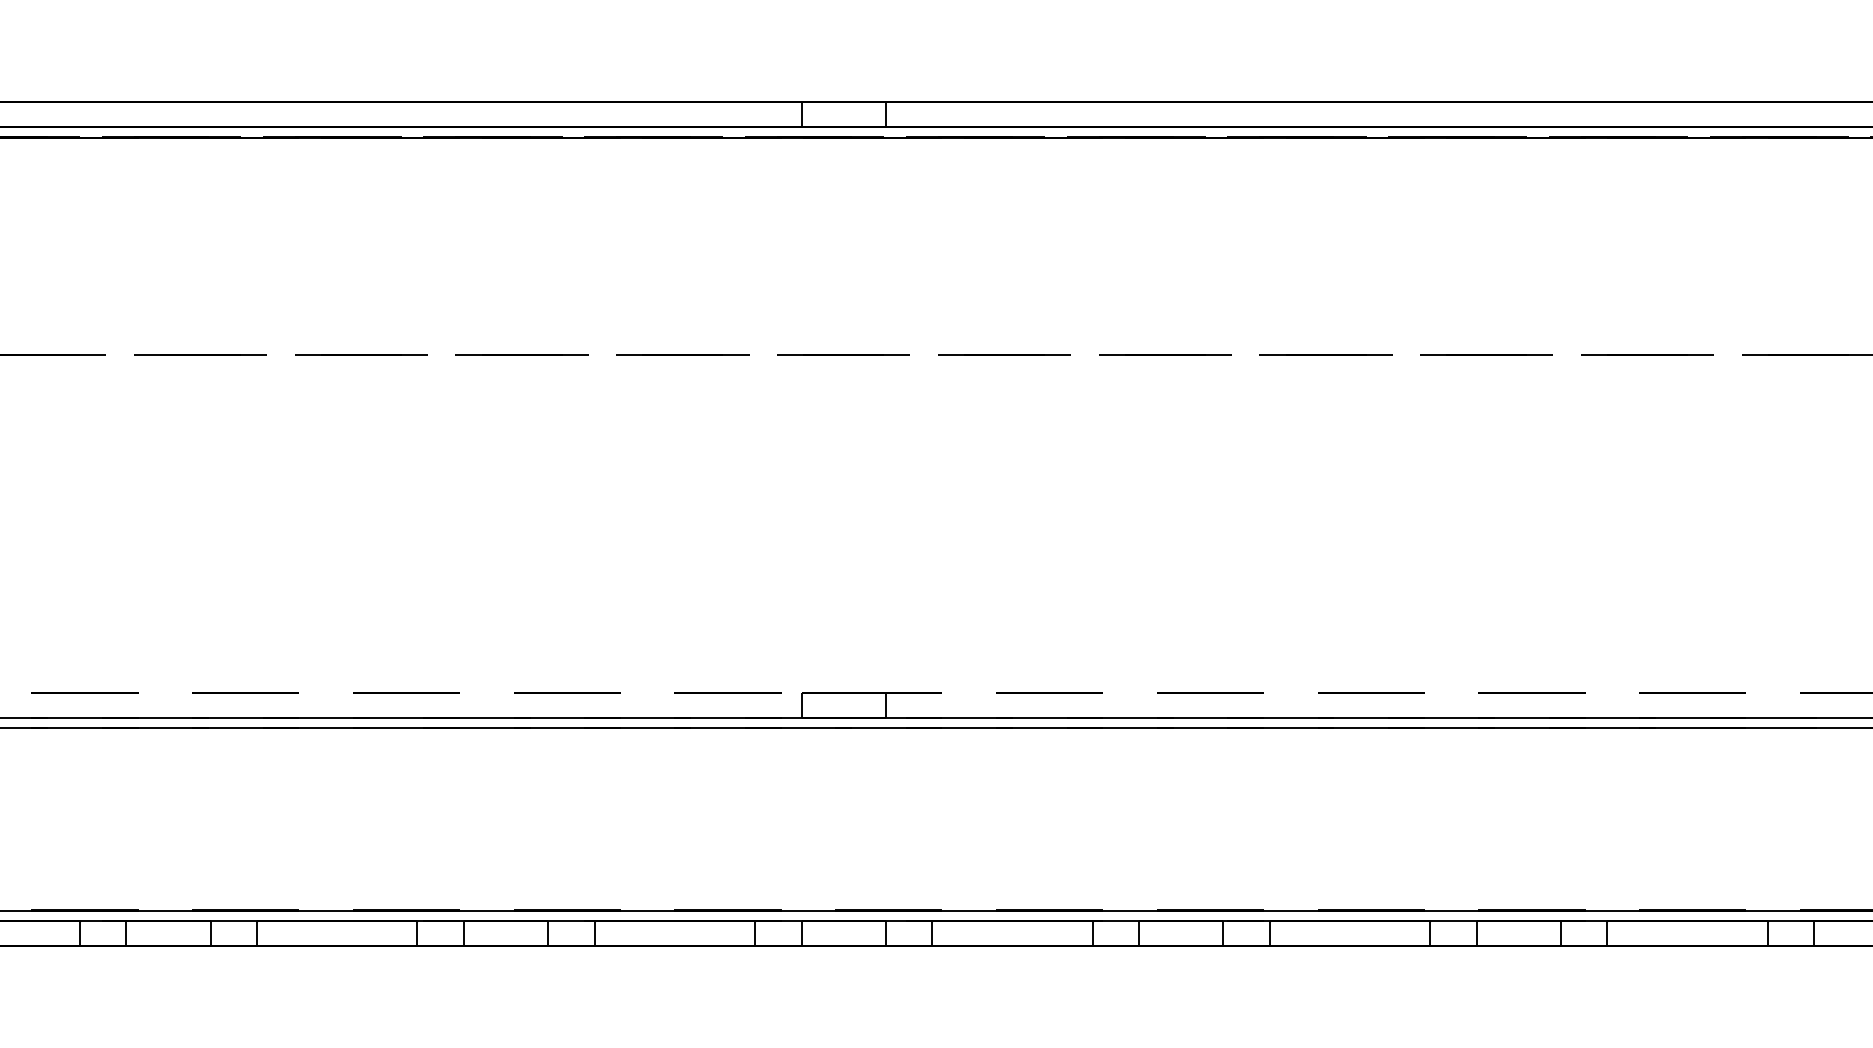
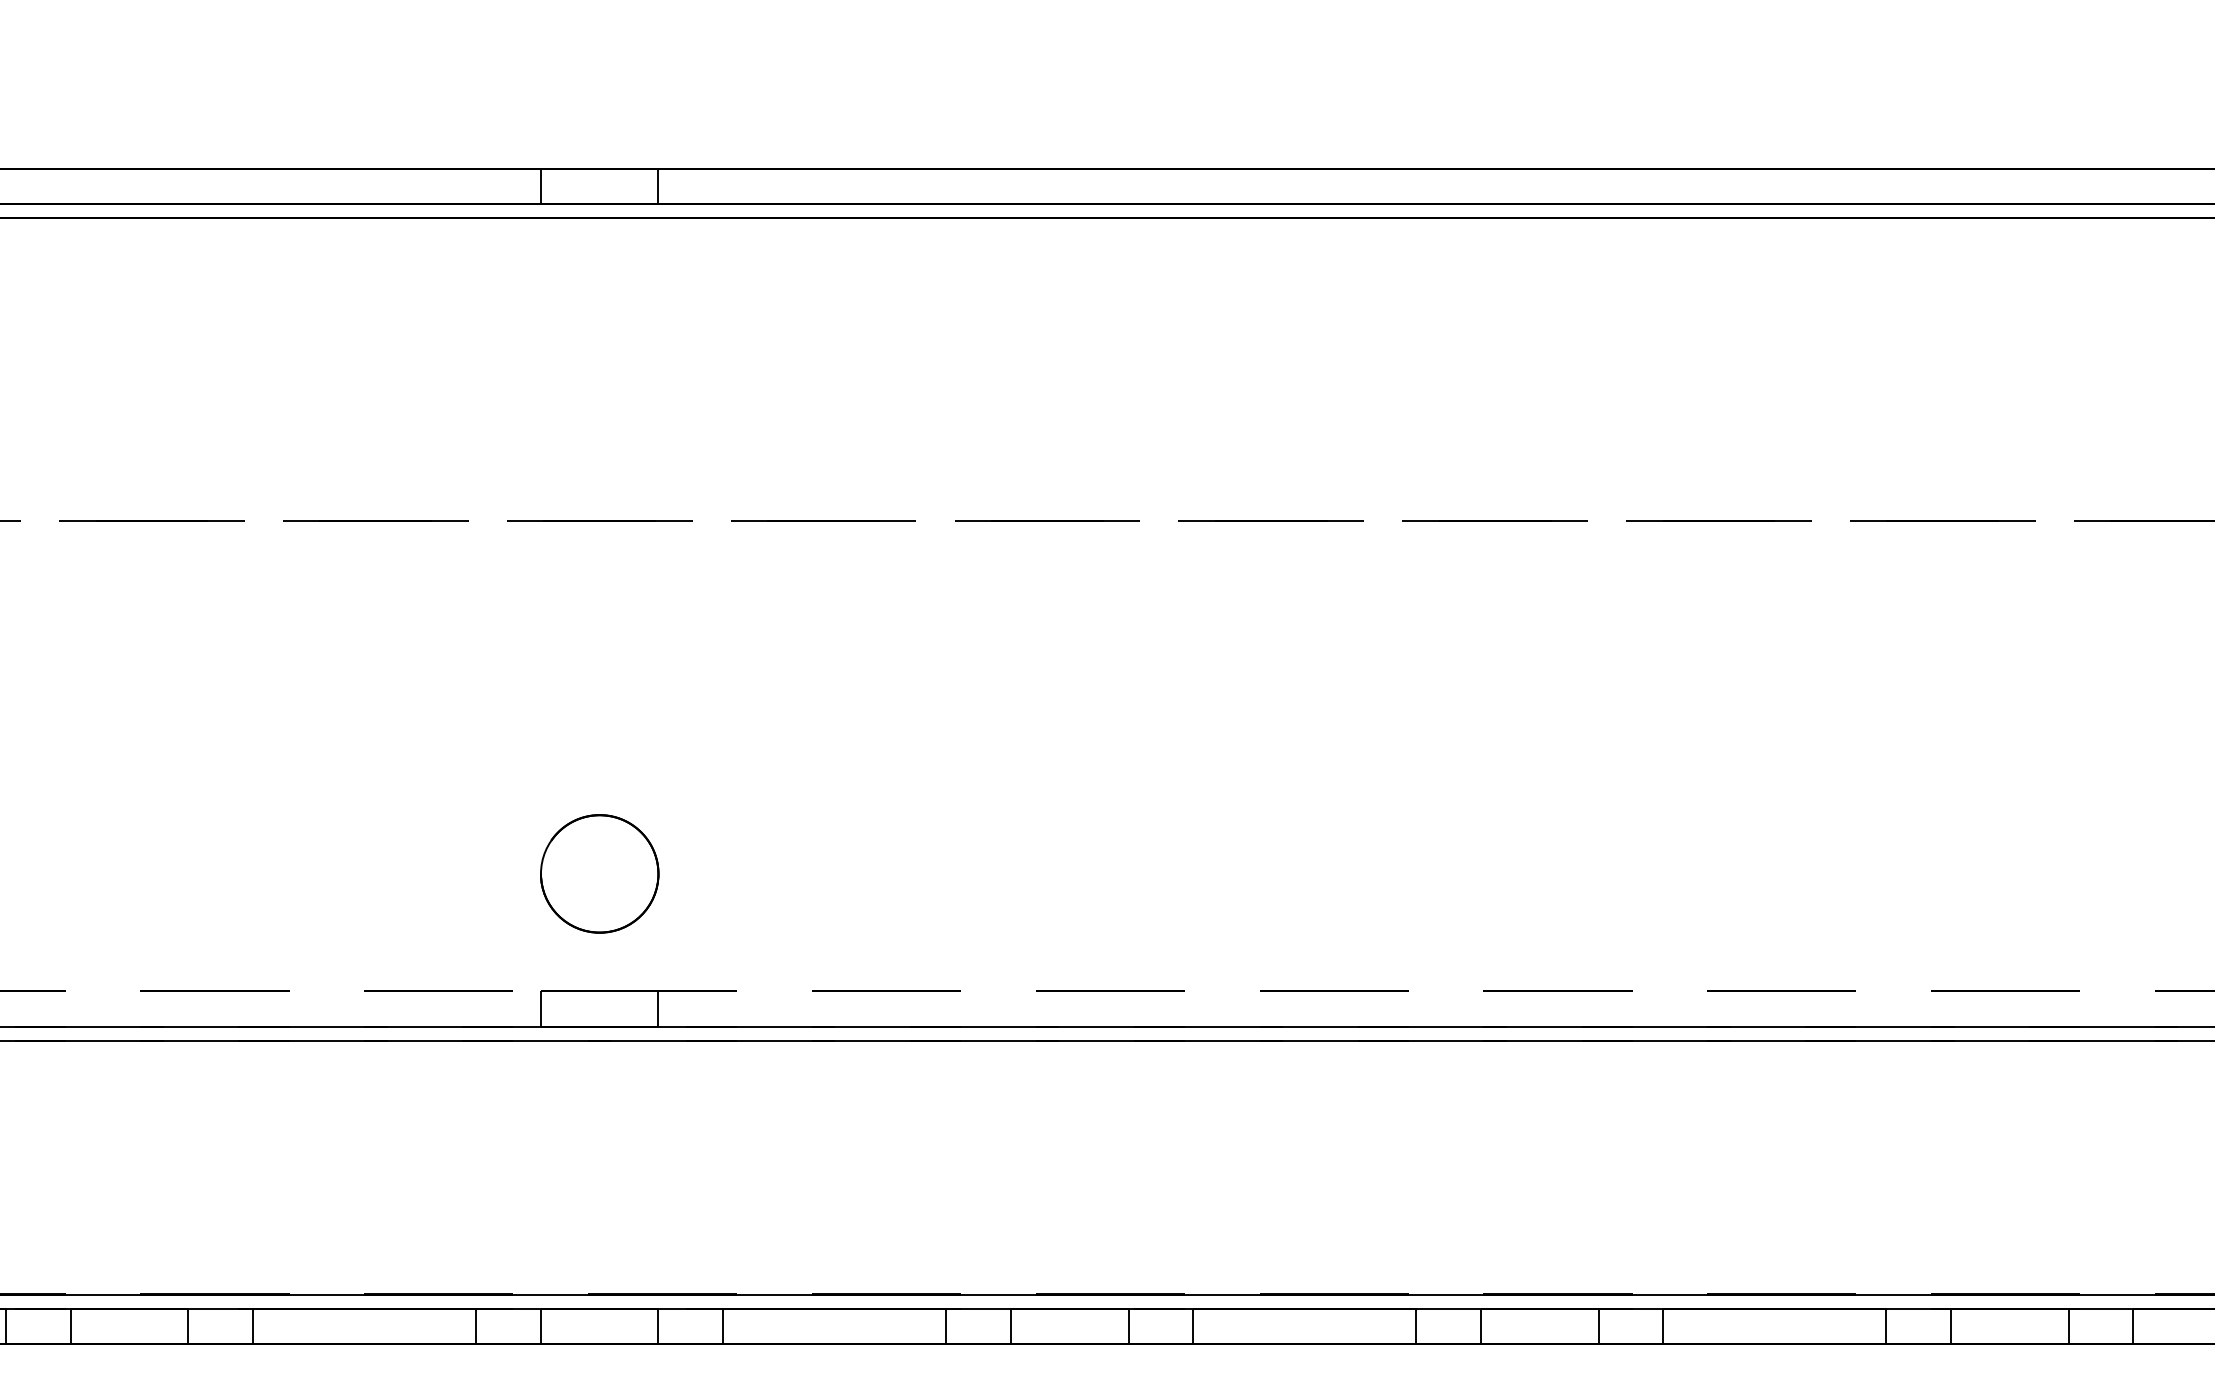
circle: (843, 608) -> (599, 874), added

